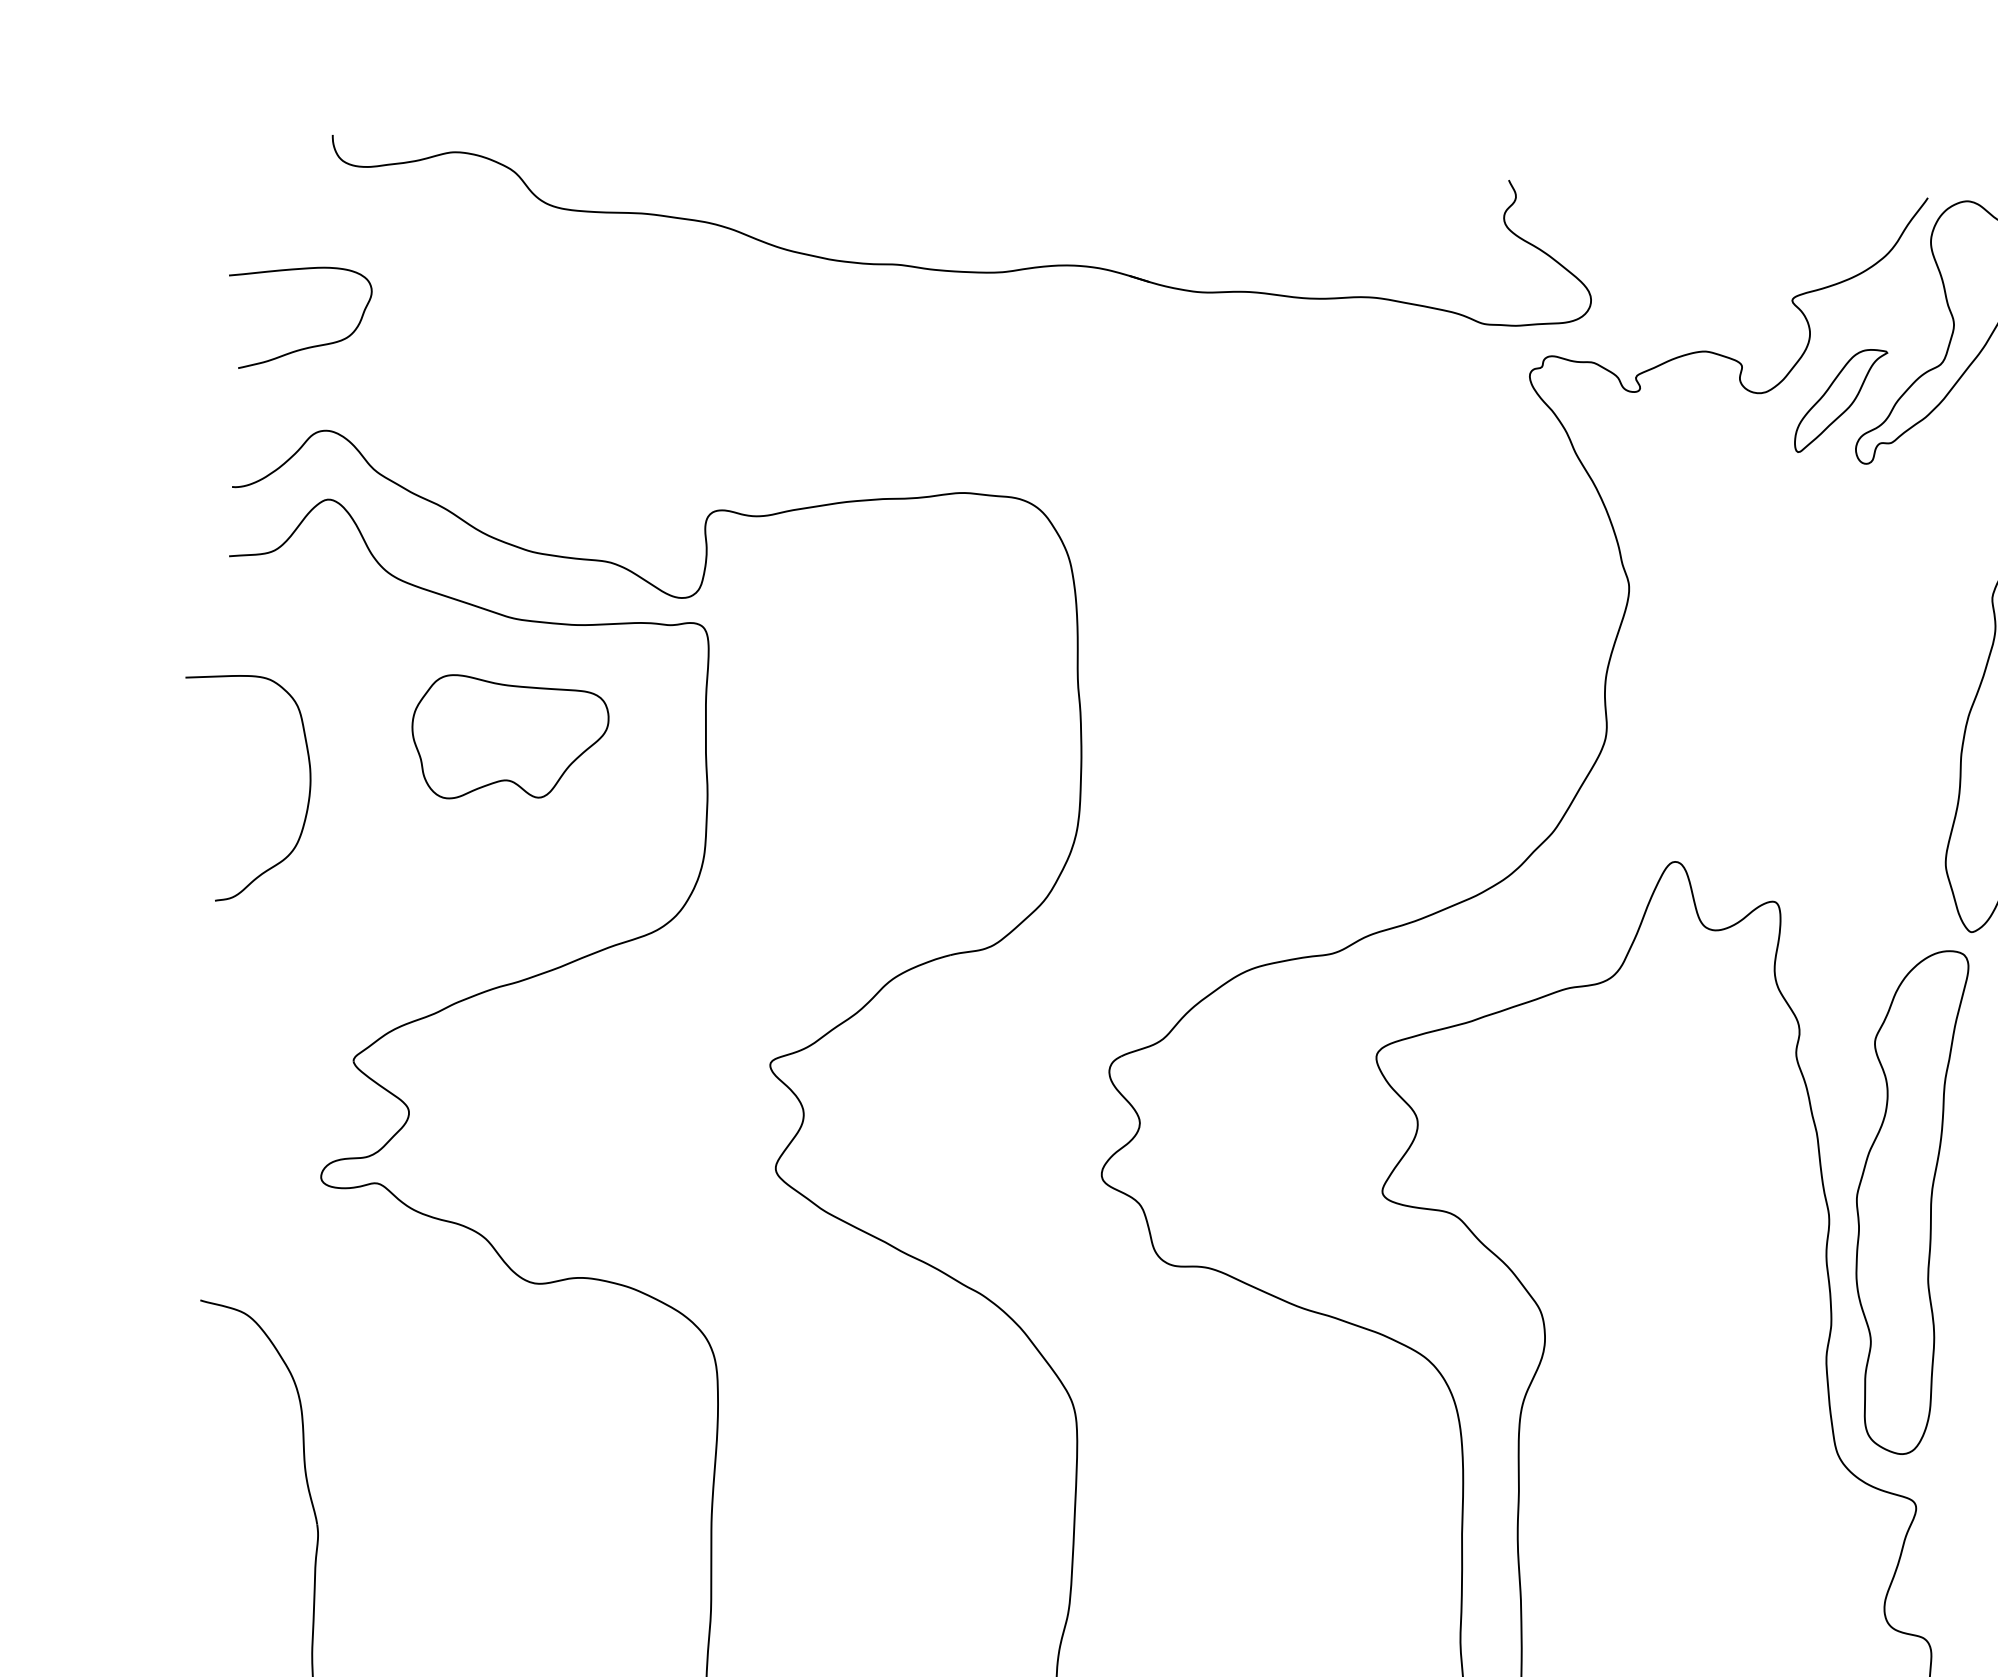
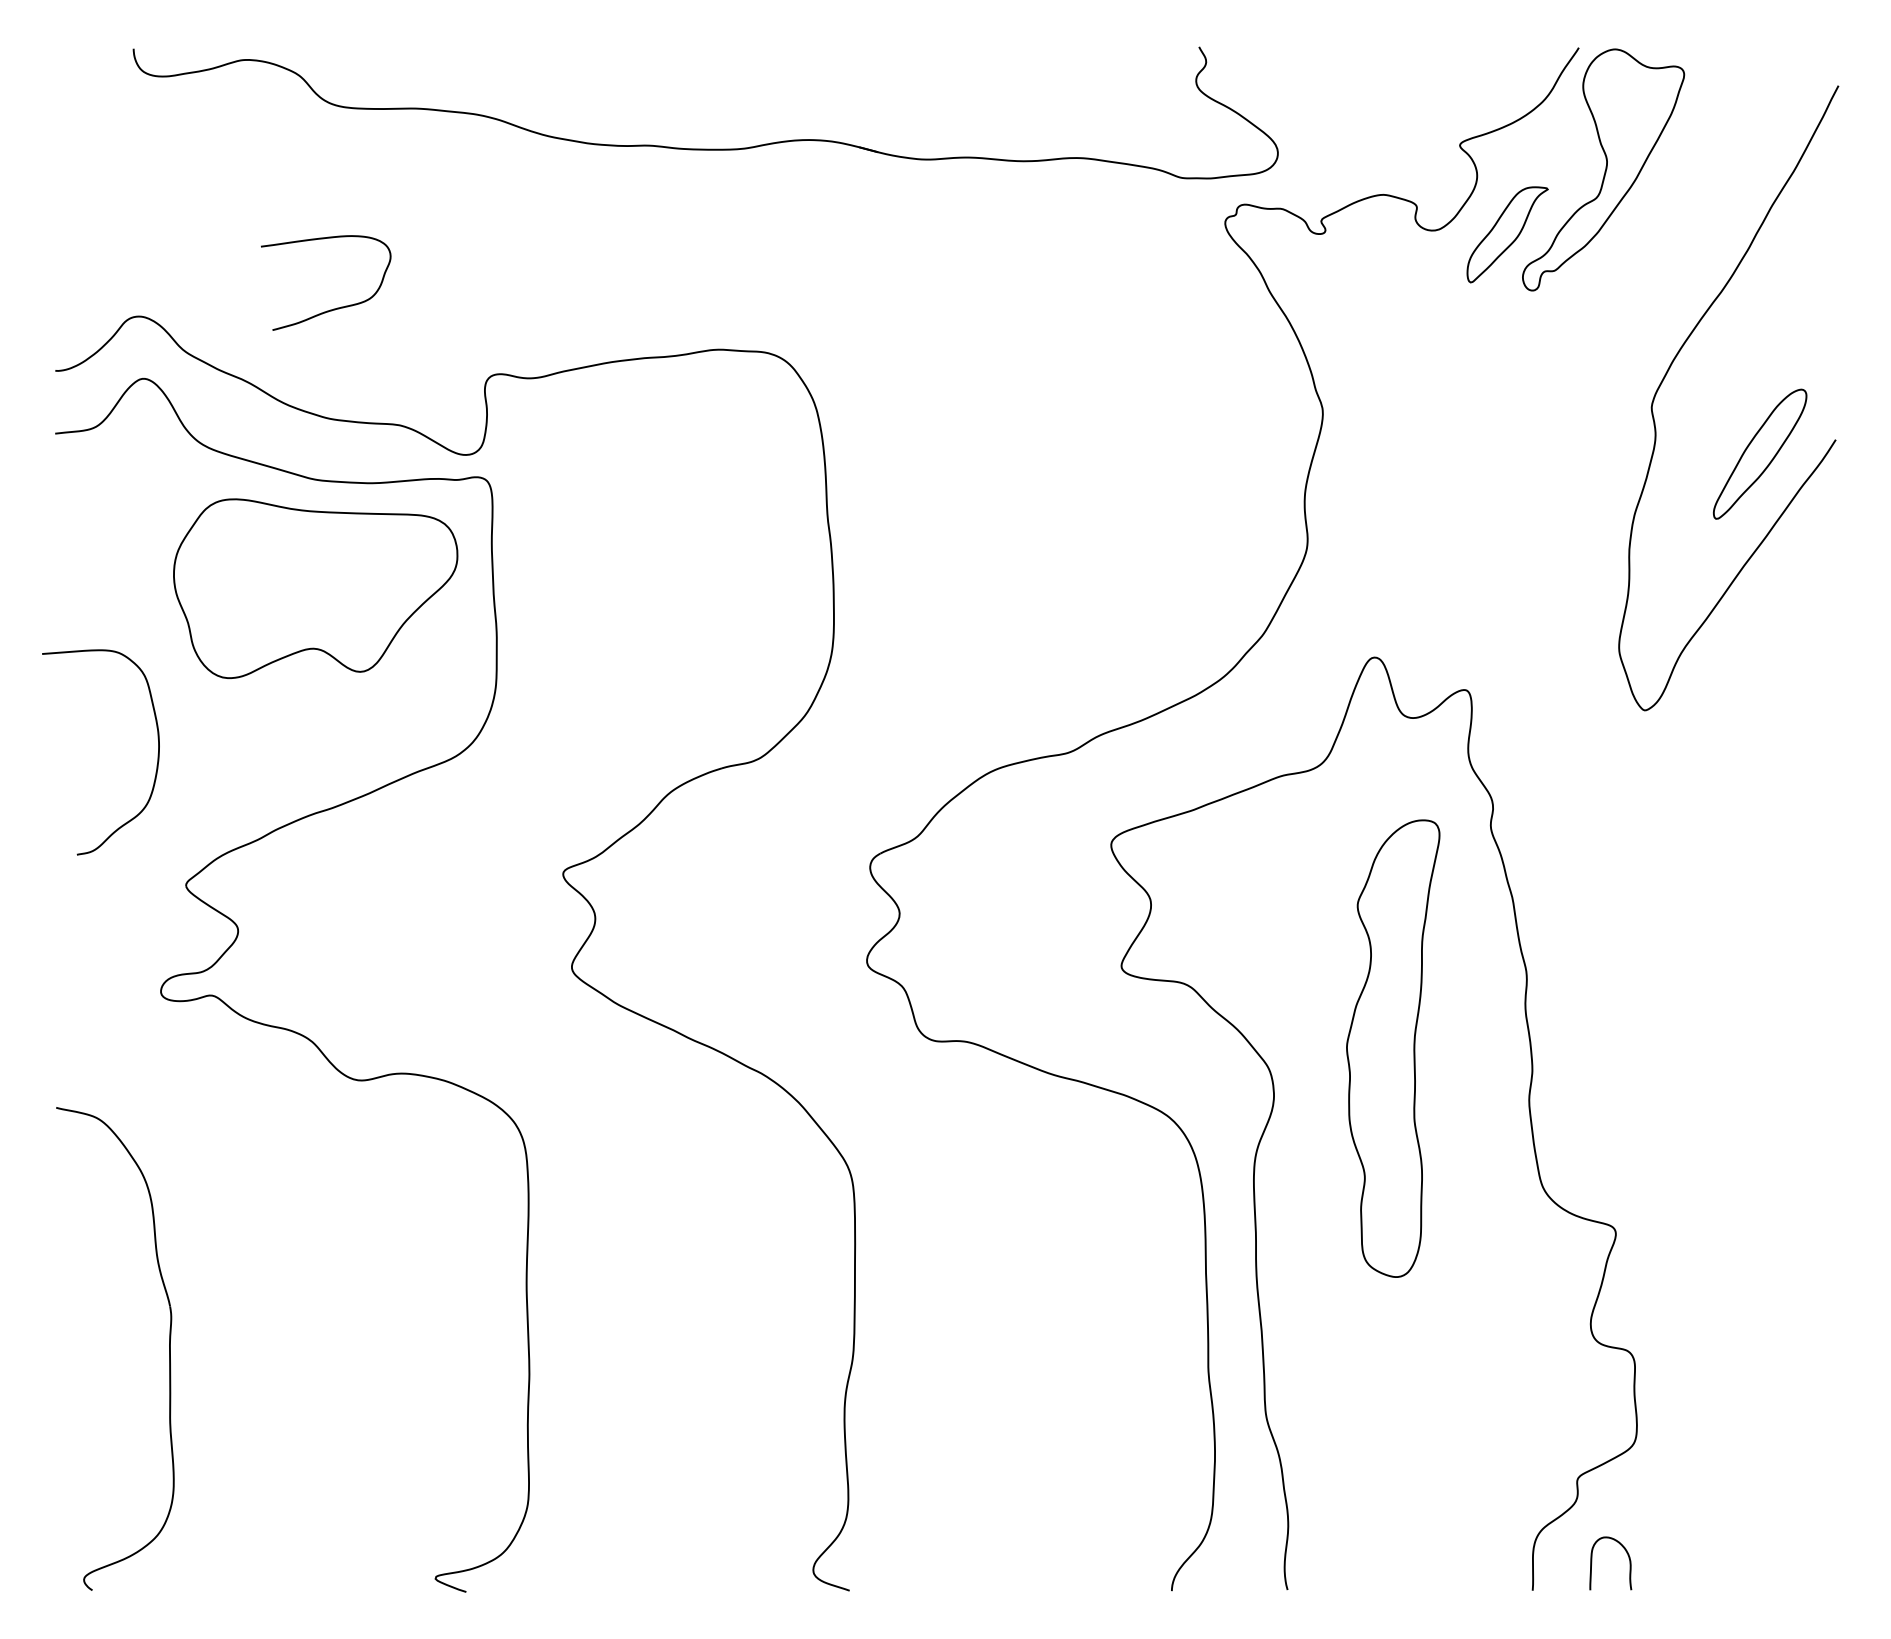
curve: (306, 346) -> (333, 308), moved
part: (509, 738) -> (315, 588), size x1.6
curve: (308, 793) -> (157, 754), moved
part: (1908, 1201) -> (1393, 1048), moved

